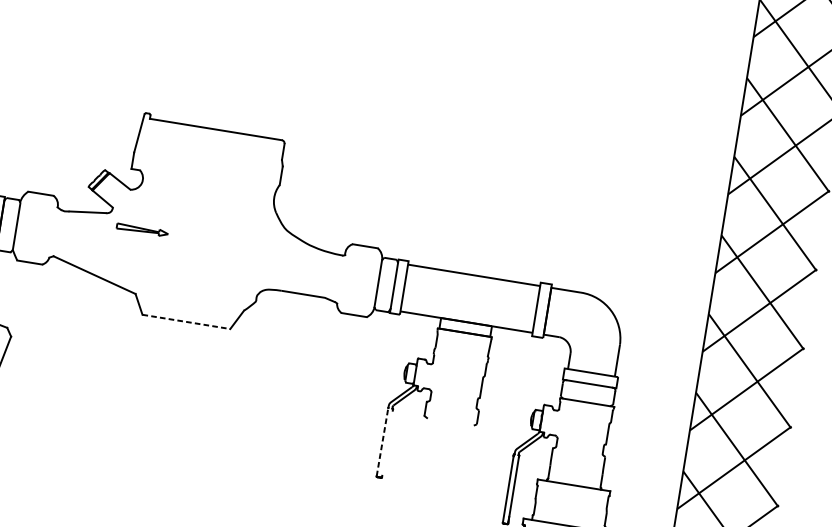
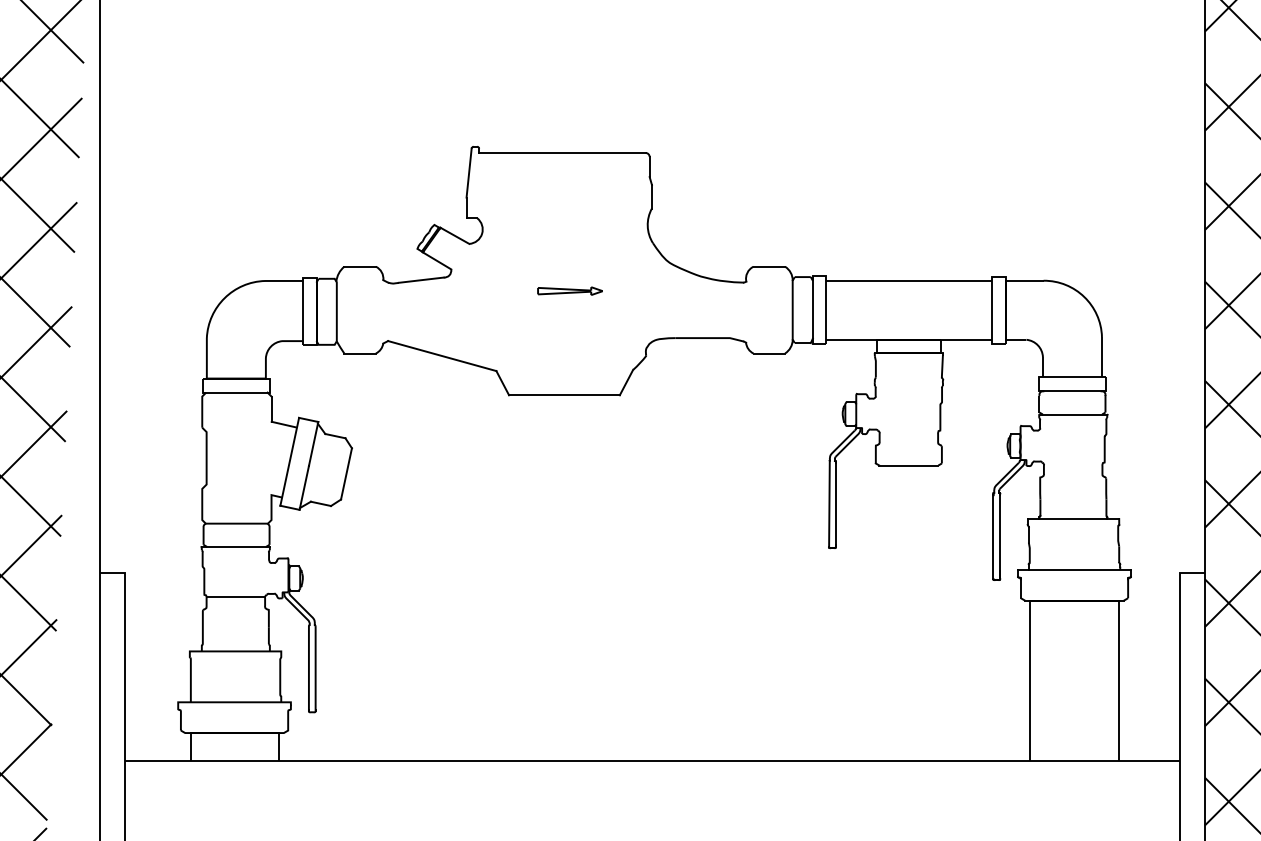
part: (142, 229) -> (569, 290), moved
line: (186, 322) -> (564, 395), dashed -> solid
line: (450, 421) -> (908, 465), added
line: (382, 441) -> (829, 503), dashed -> solid
line: (387, 444) -> (835, 505), added

